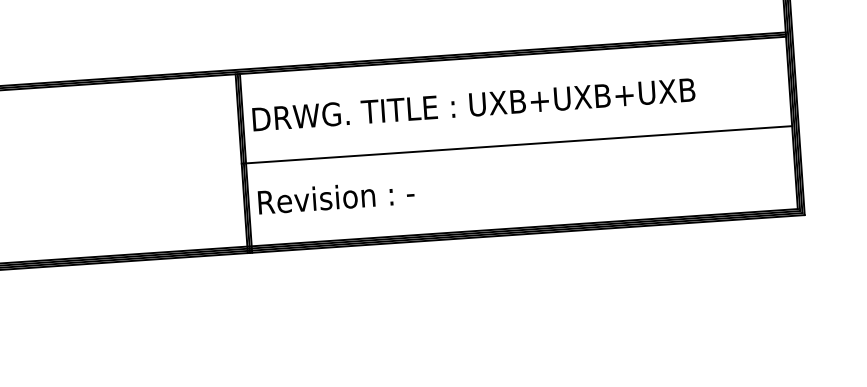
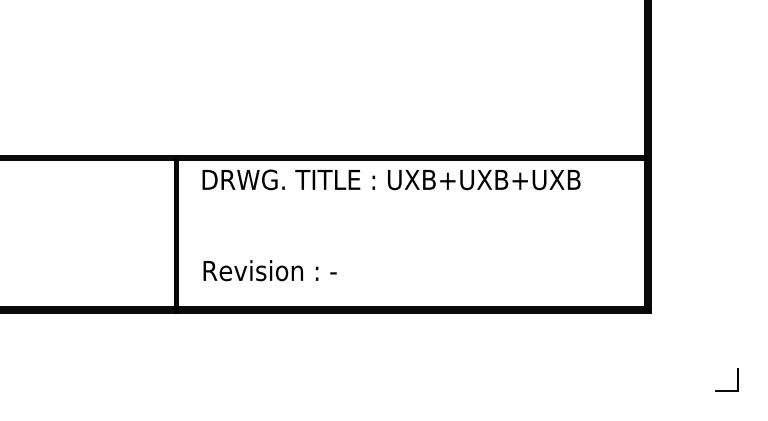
text: (473, 104) -> (391, 179), moved
line: (516, 144) -> (409, 236), removed
text: (335, 197) -> (269, 270), moved

